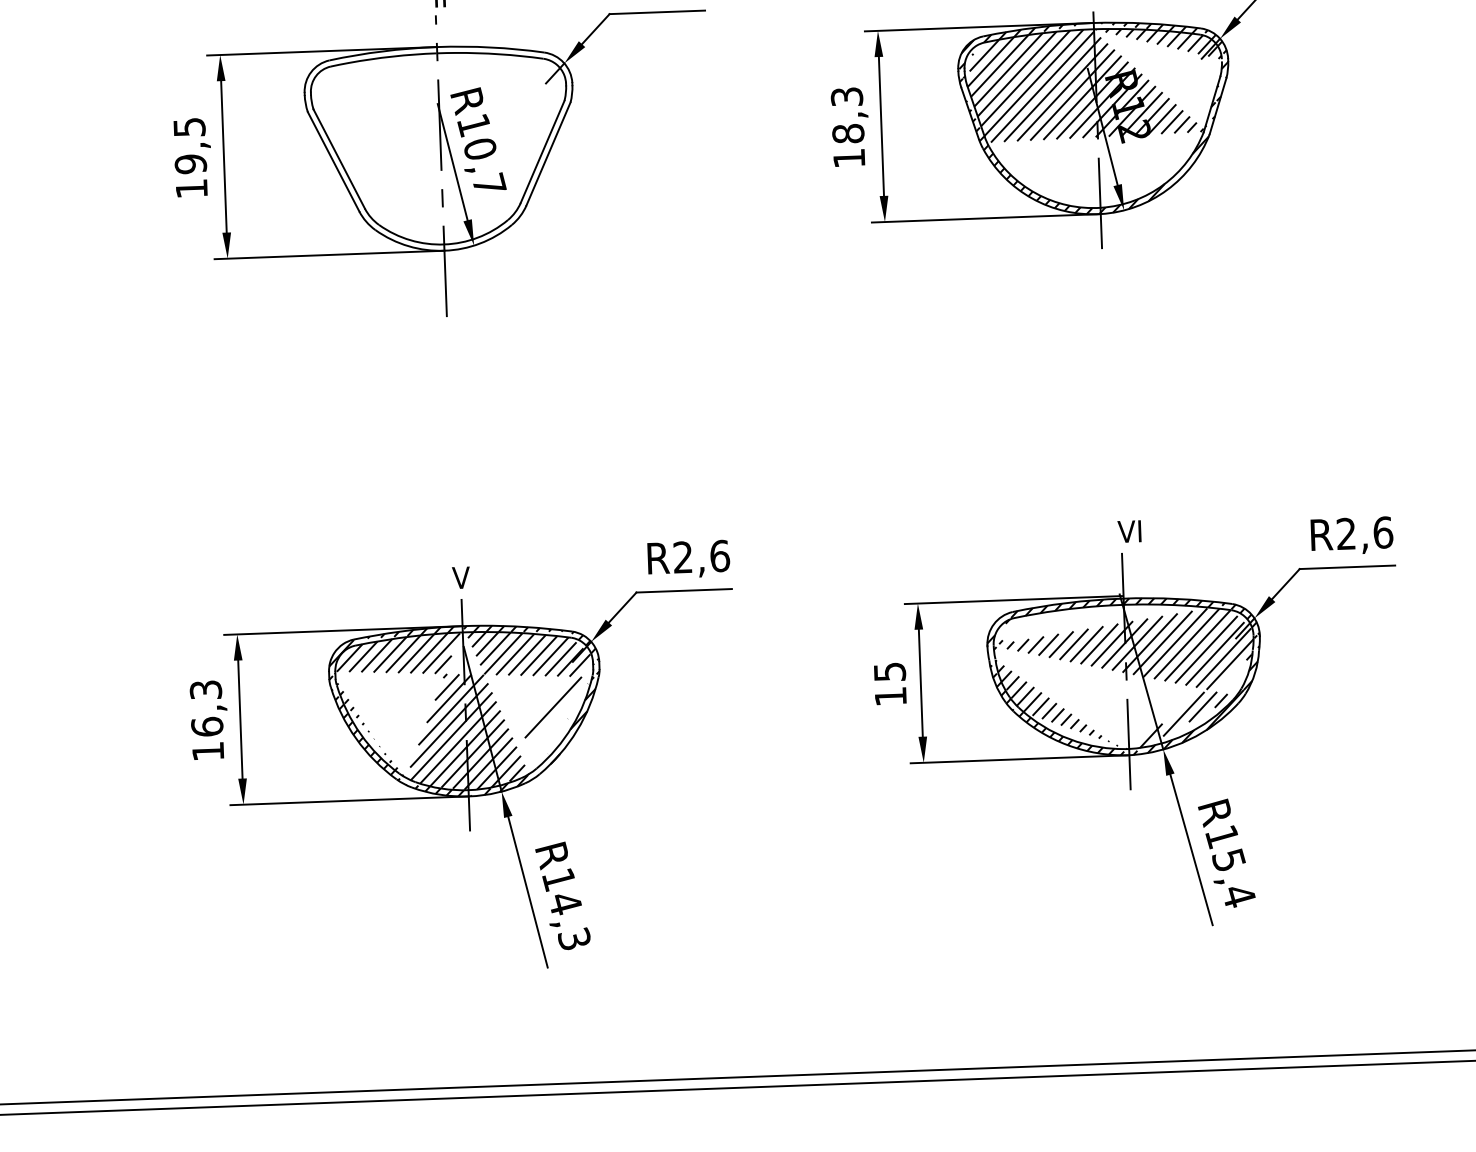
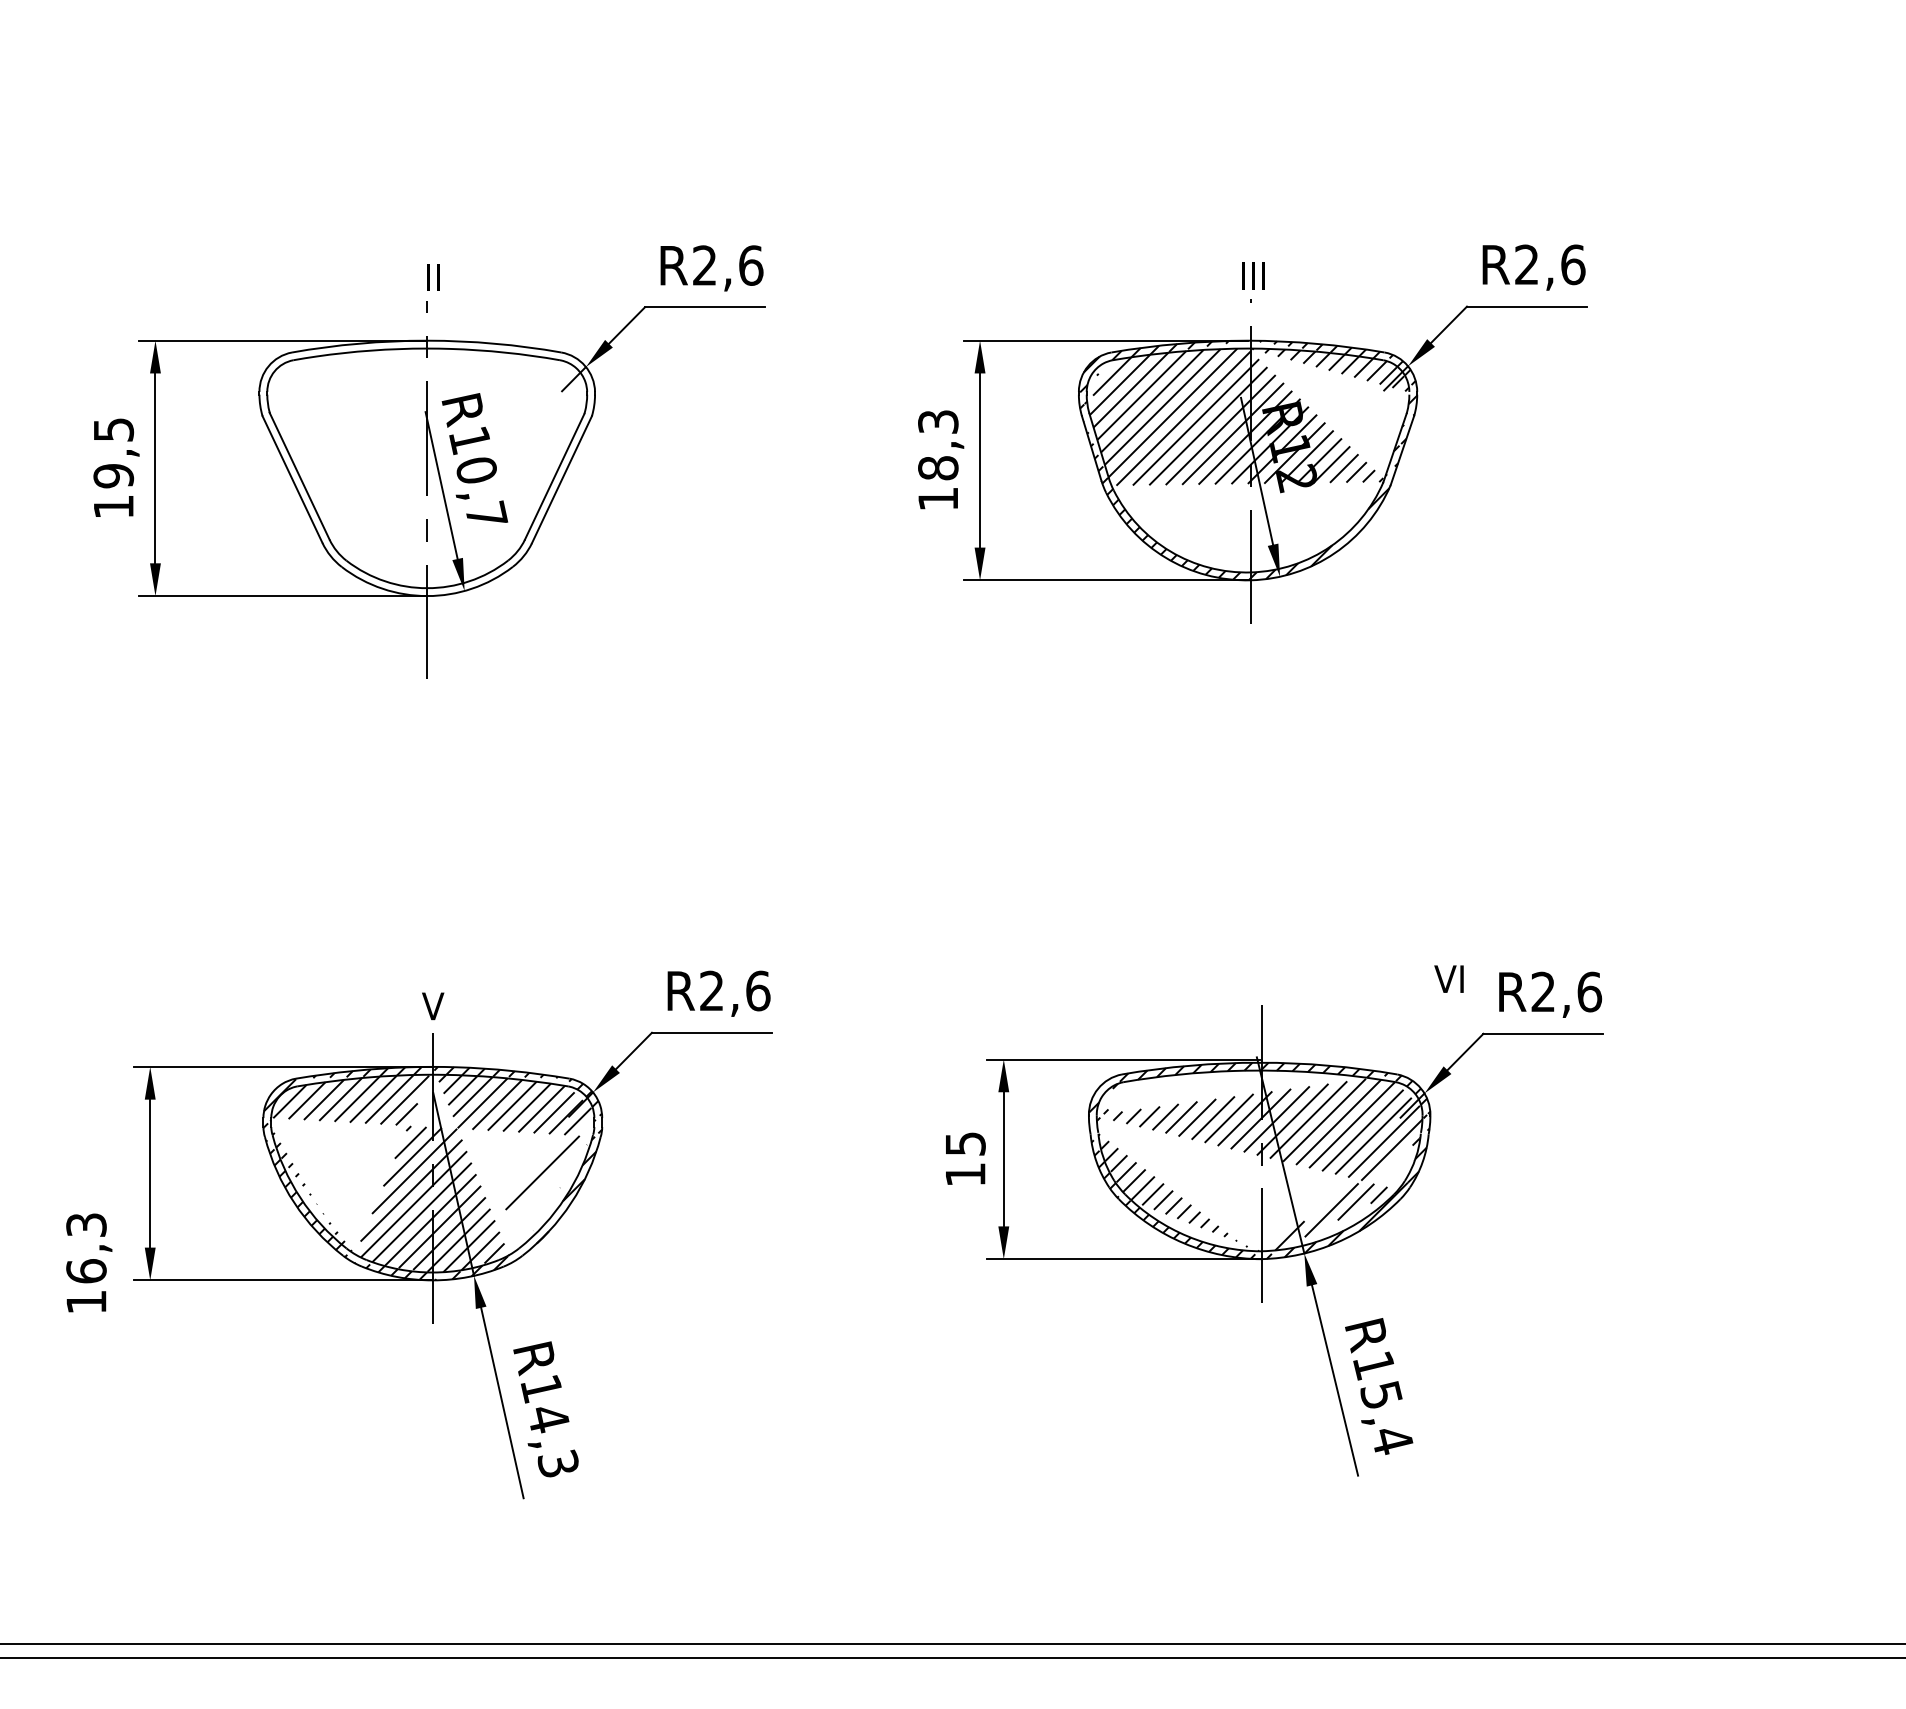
text: (1129, 531) -> (1448, 978), moved
text: (209, 719) -> (89, 1262), moved

